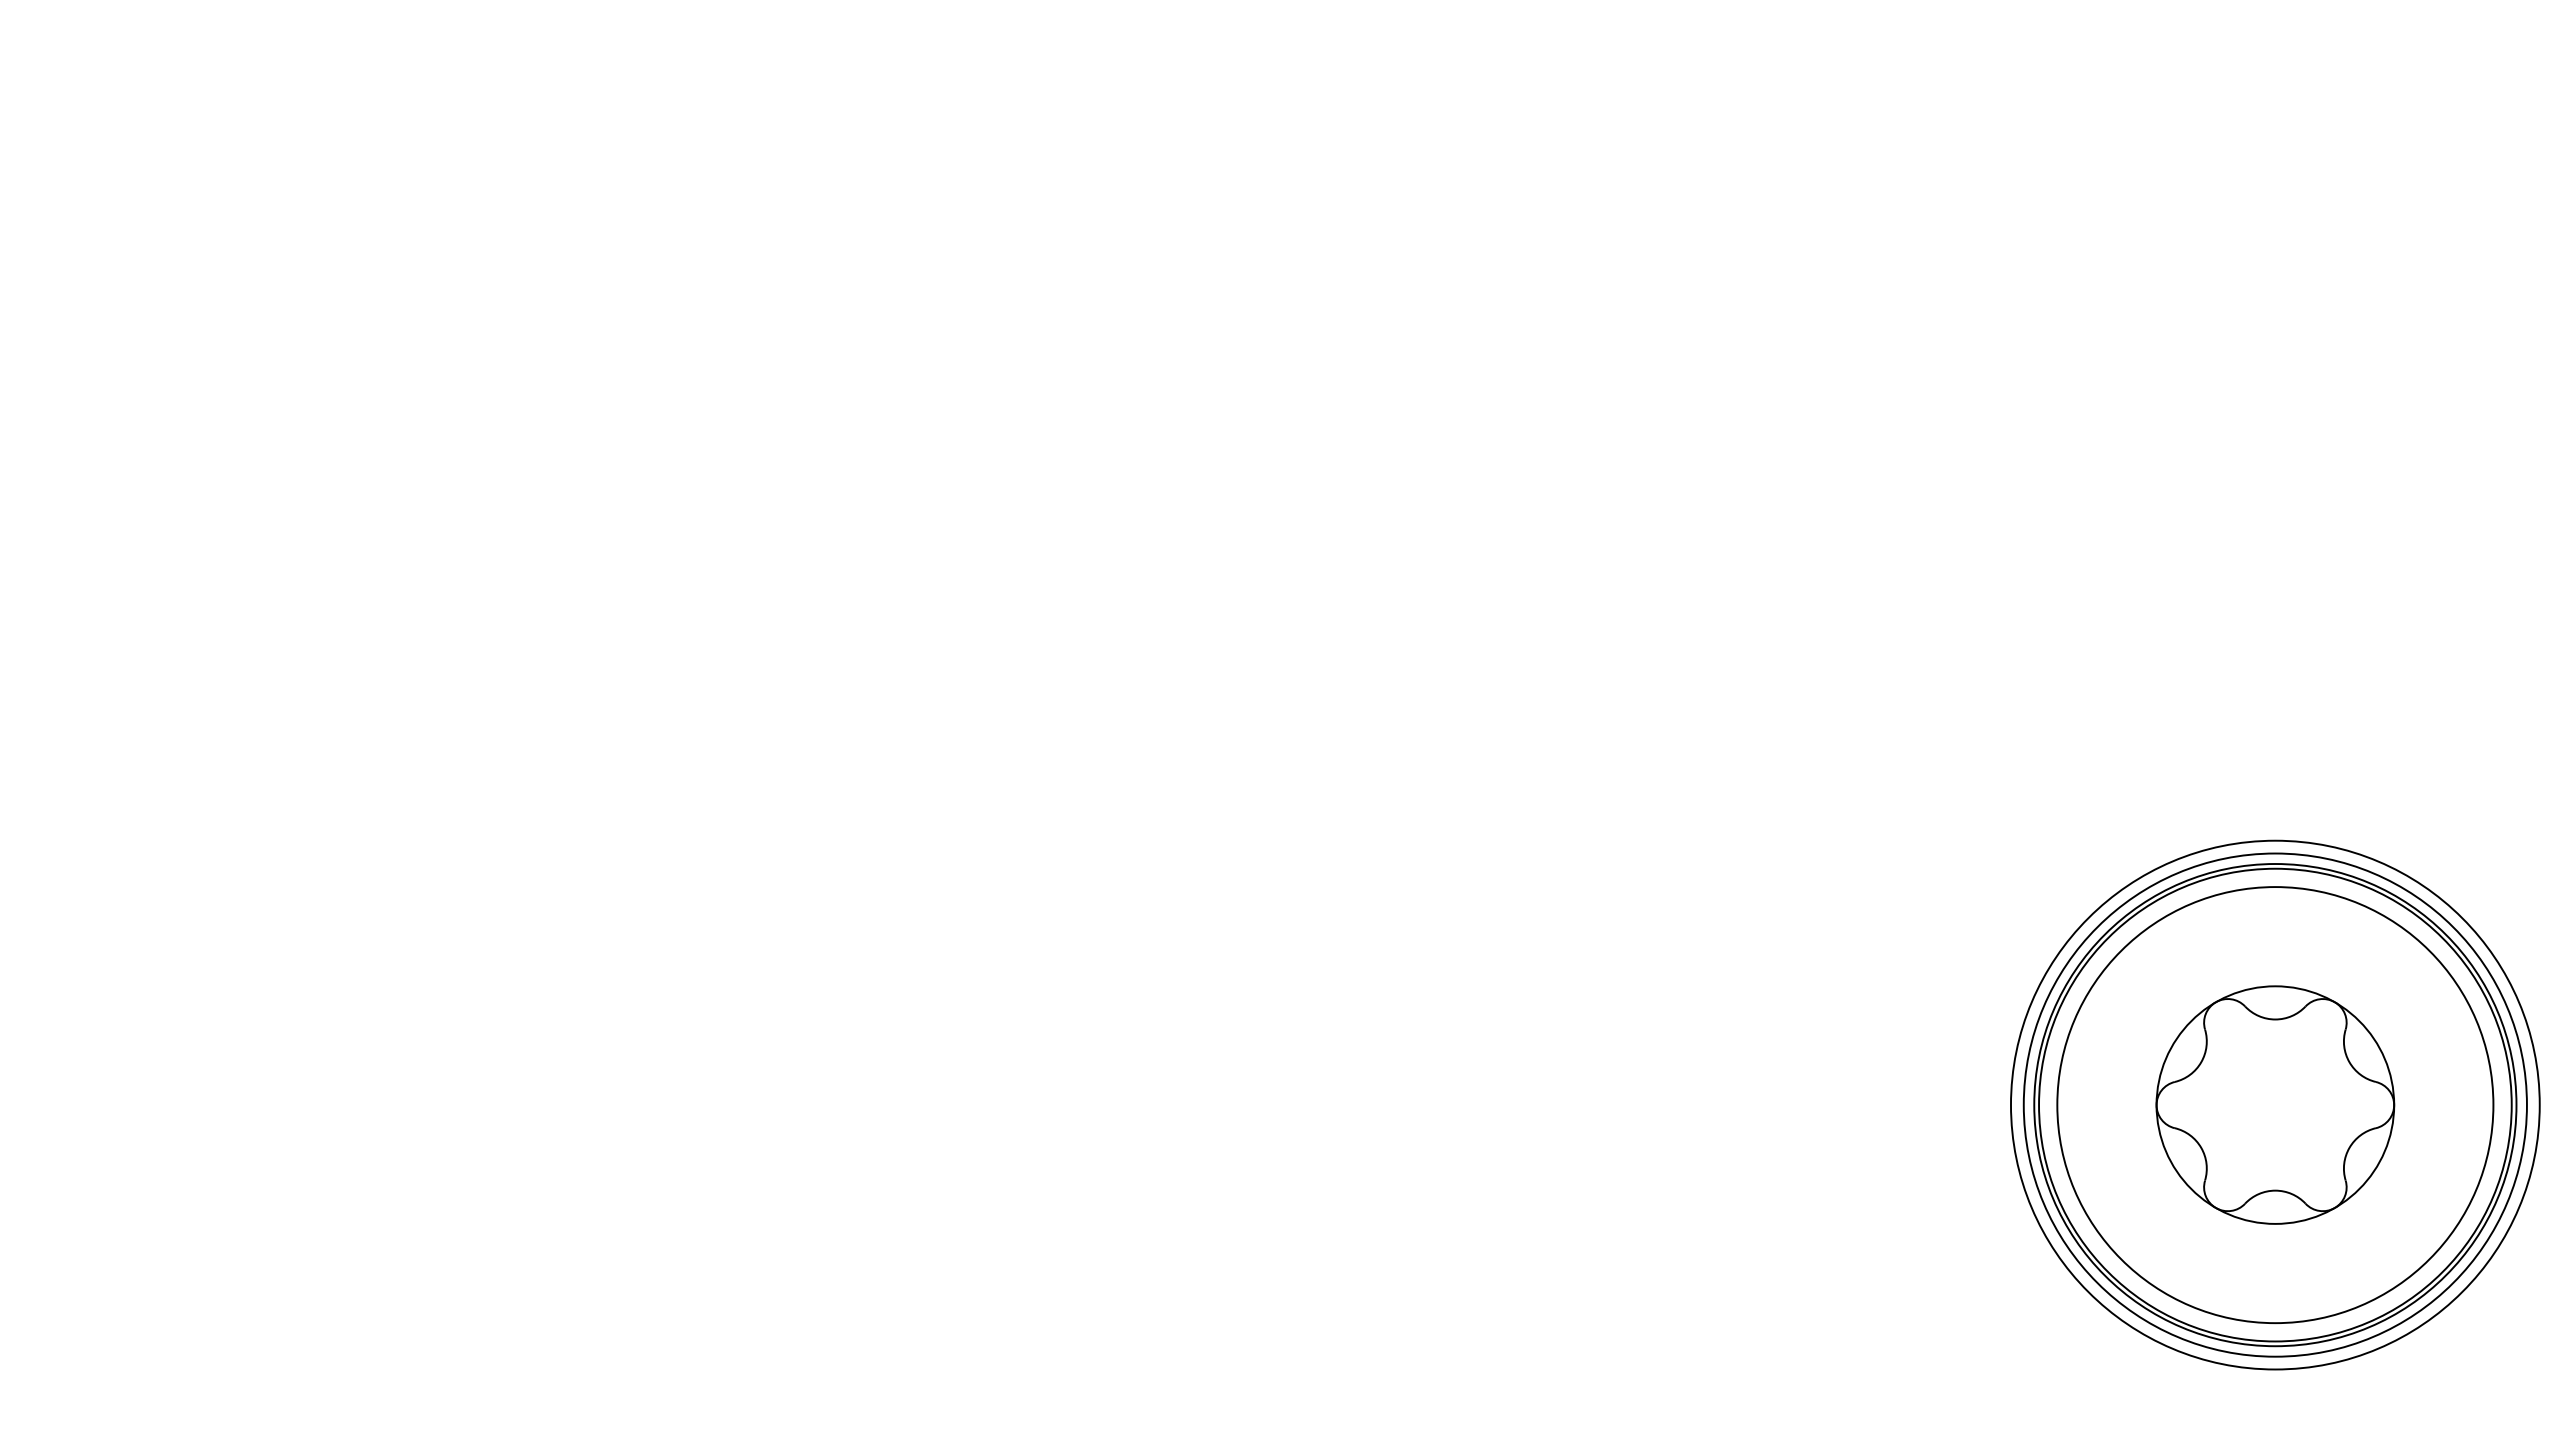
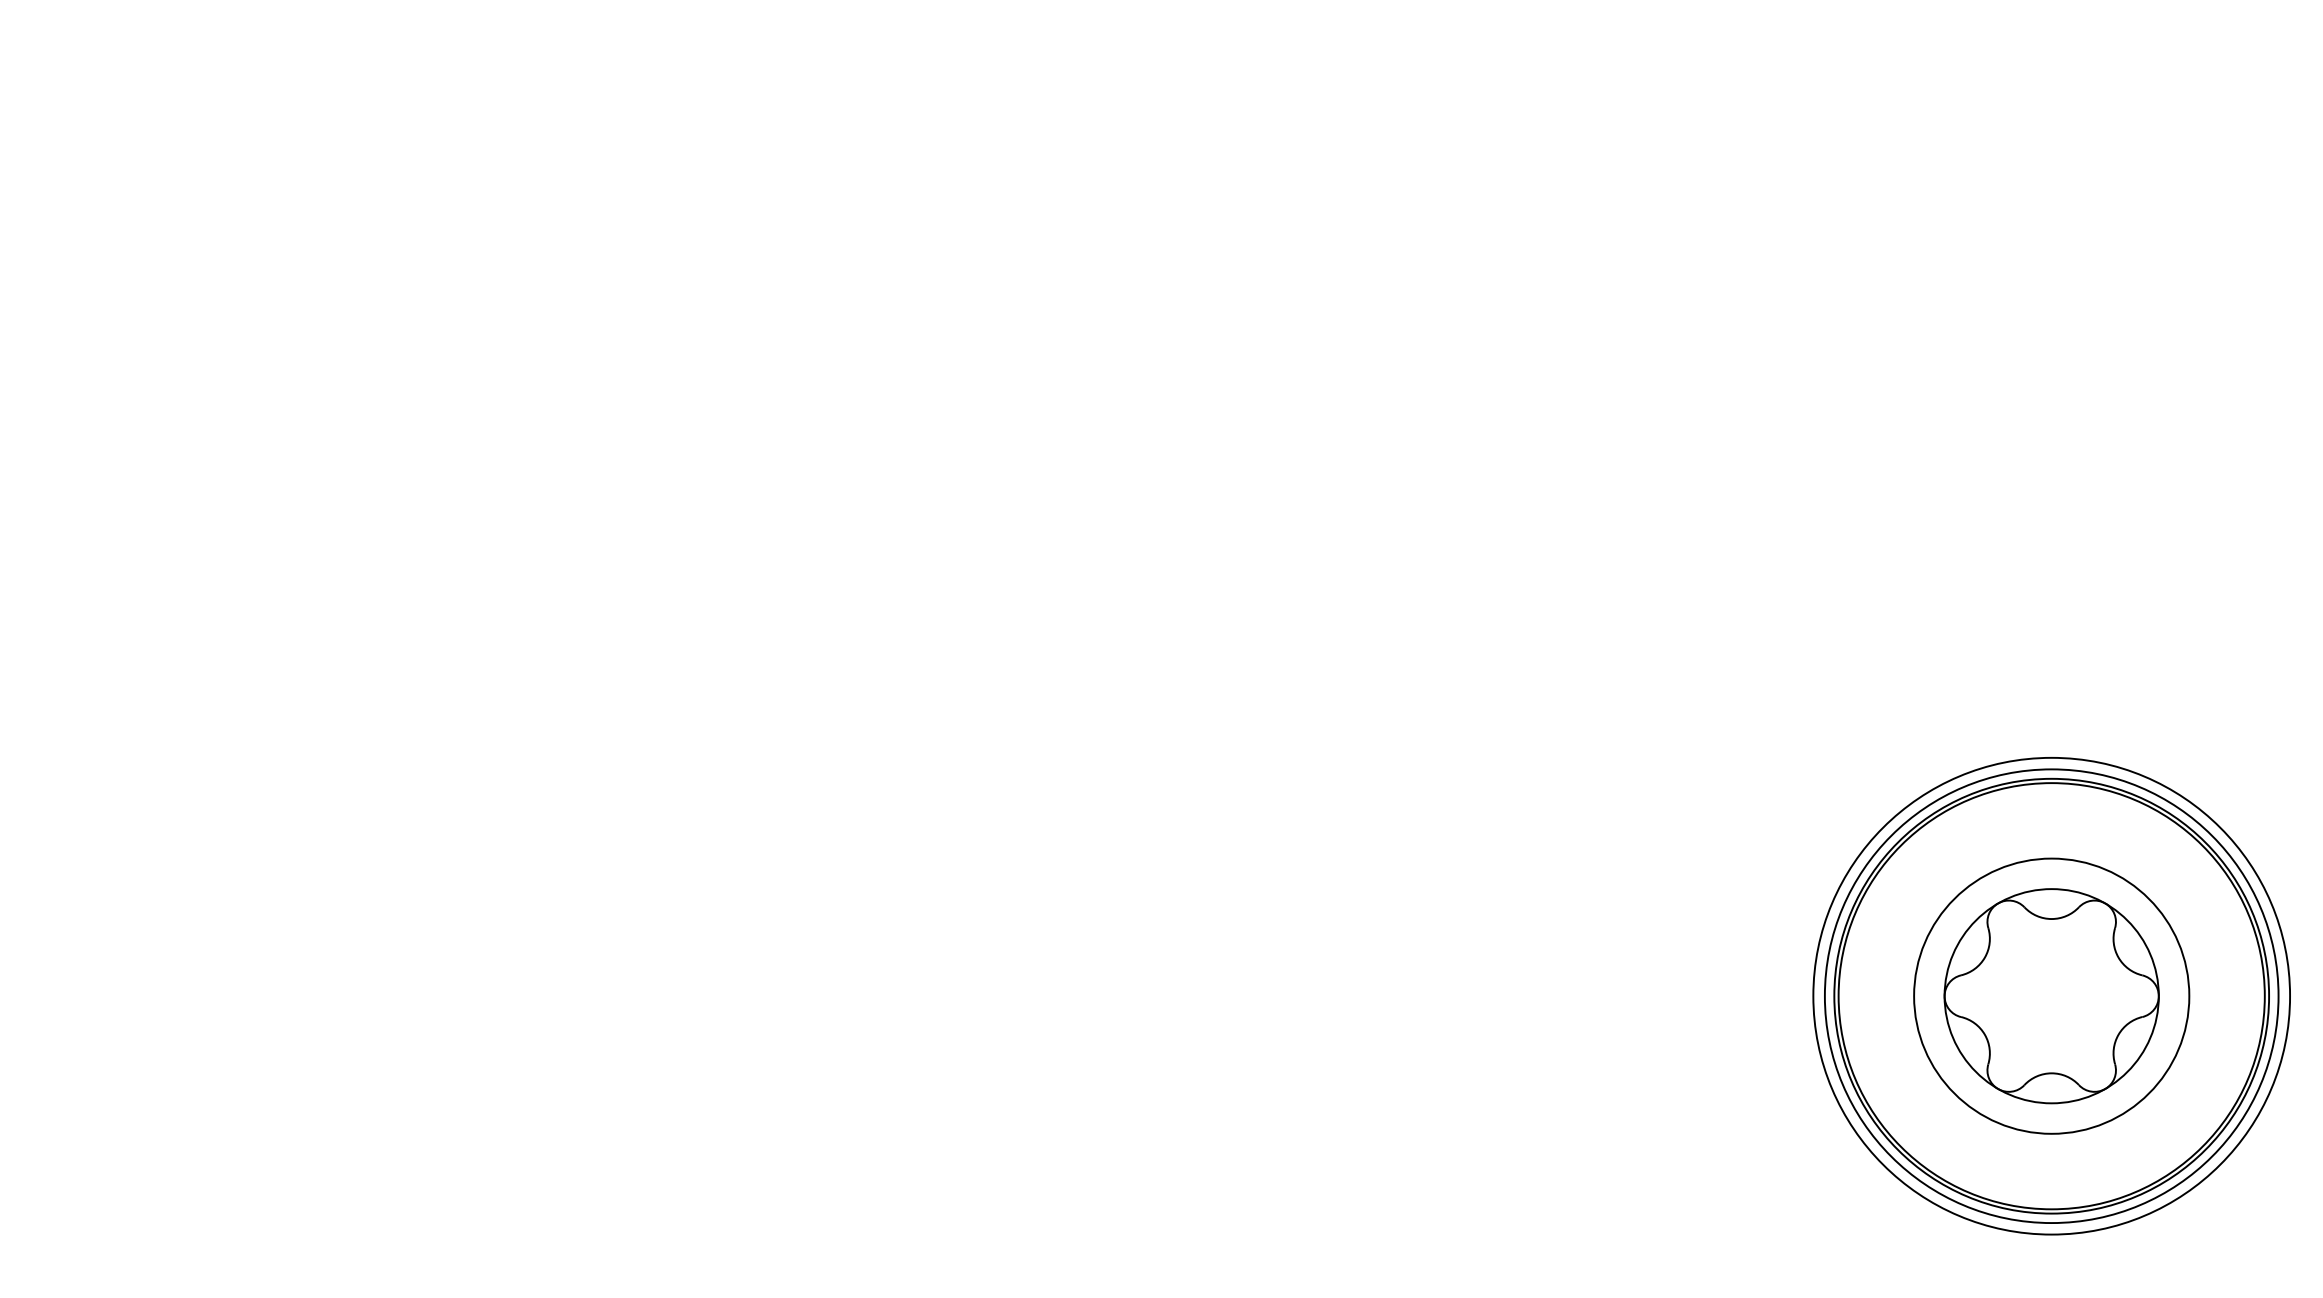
circle: (2275, 1105) -> (2051, 996), size x0.7

